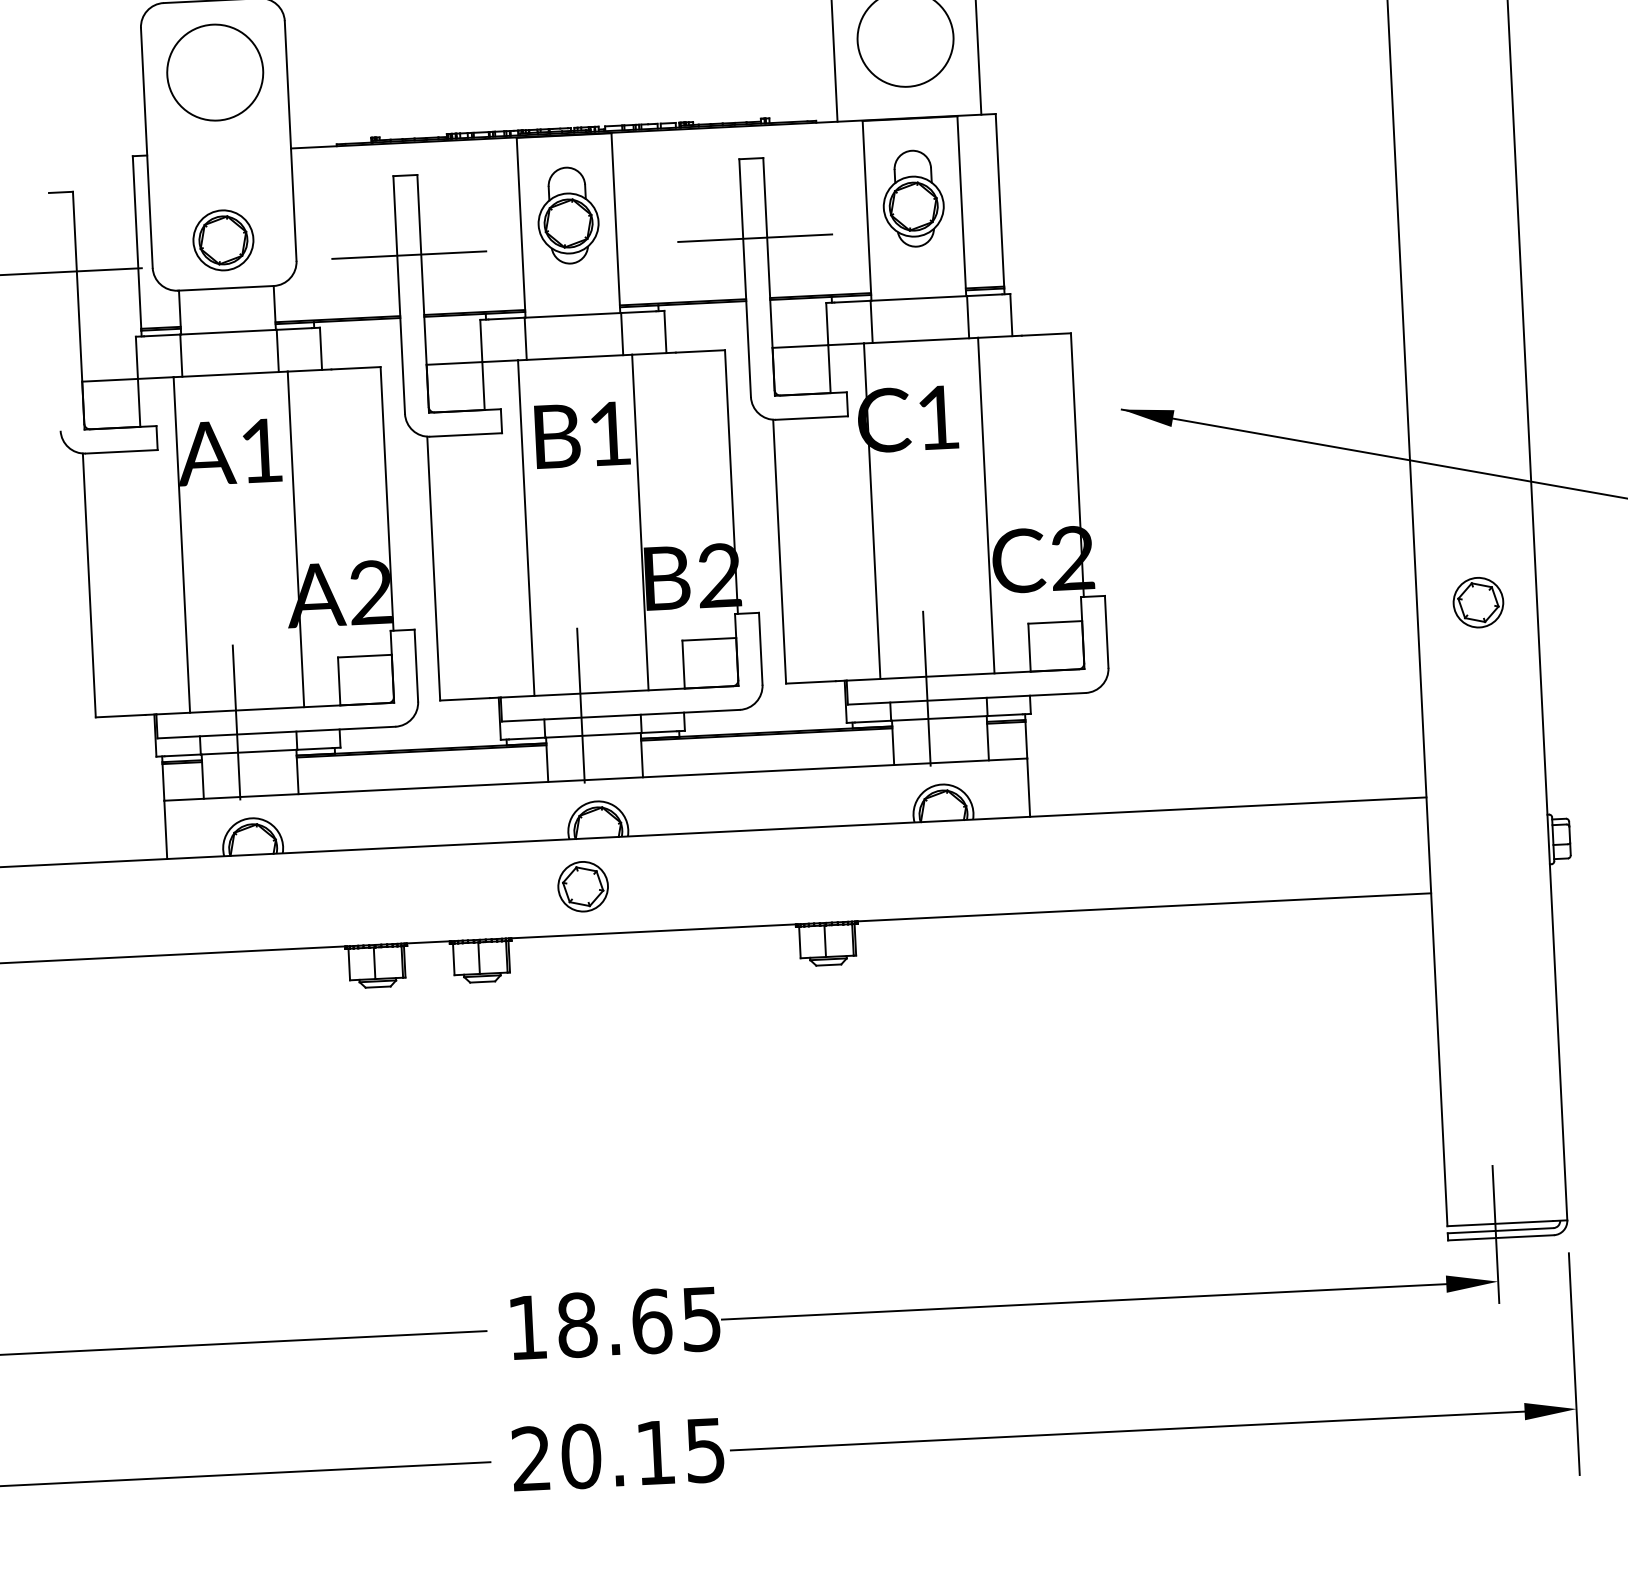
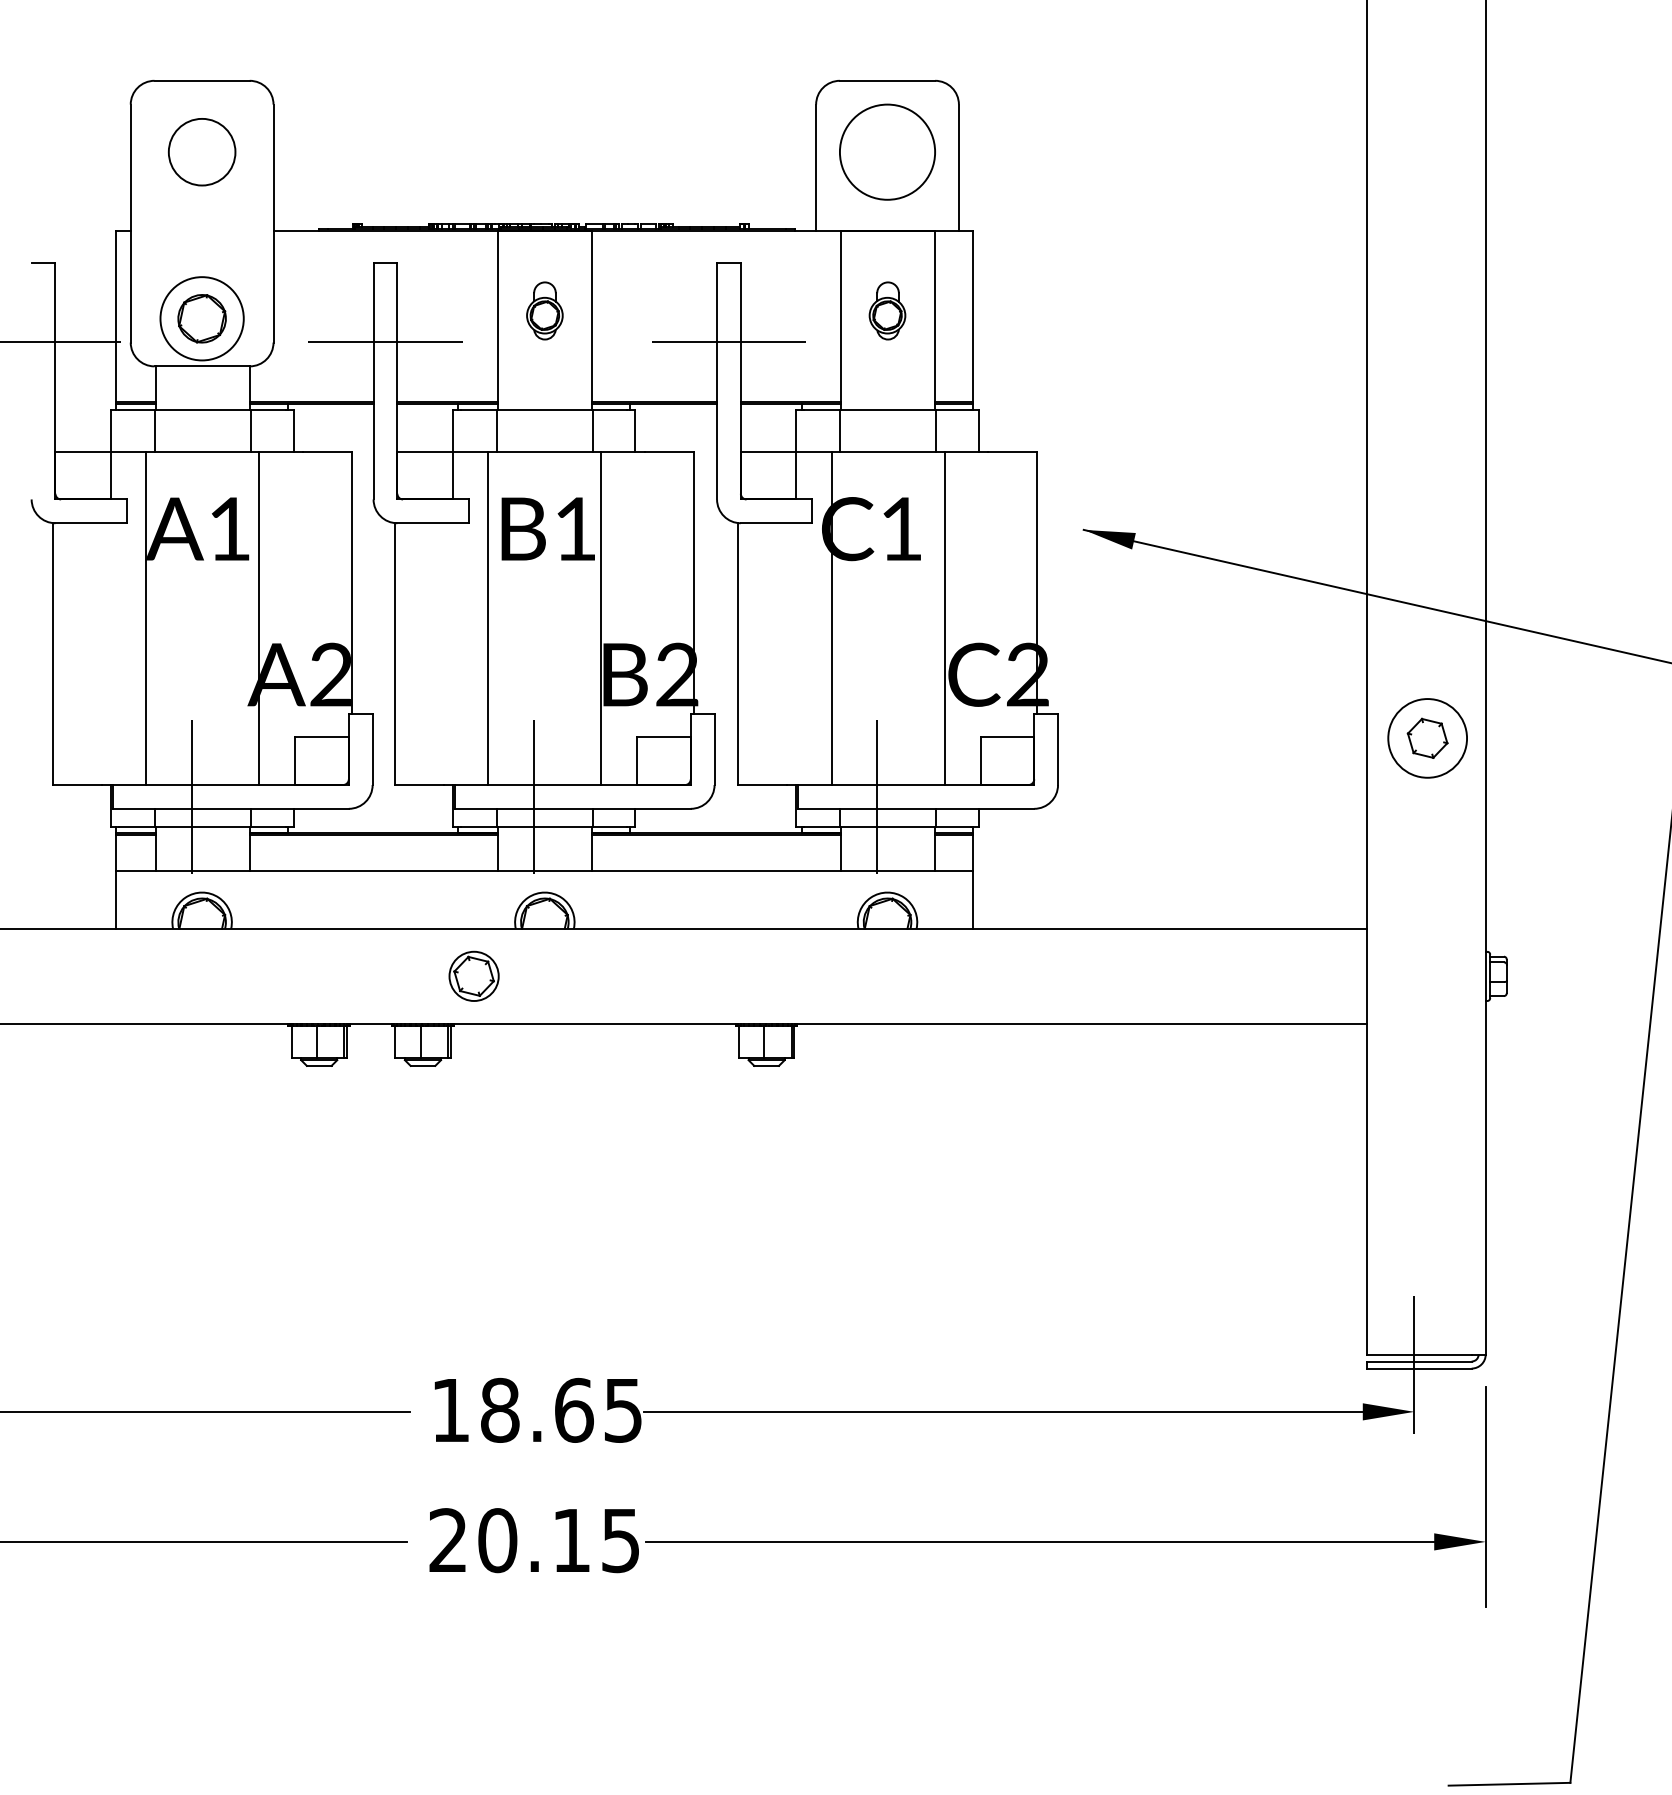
circle: (214, 71) -> (201, 151), size x0.7
part: (913, 198) -> (887, 310), size x0.6
part: (567, 215) -> (544, 310), size x0.6
circle: (222, 240) -> (201, 318), size x1.4
circle: (1478, 602) -> (1427, 738), size x1.6
part: (582, 885) -> (473, 975), moved

